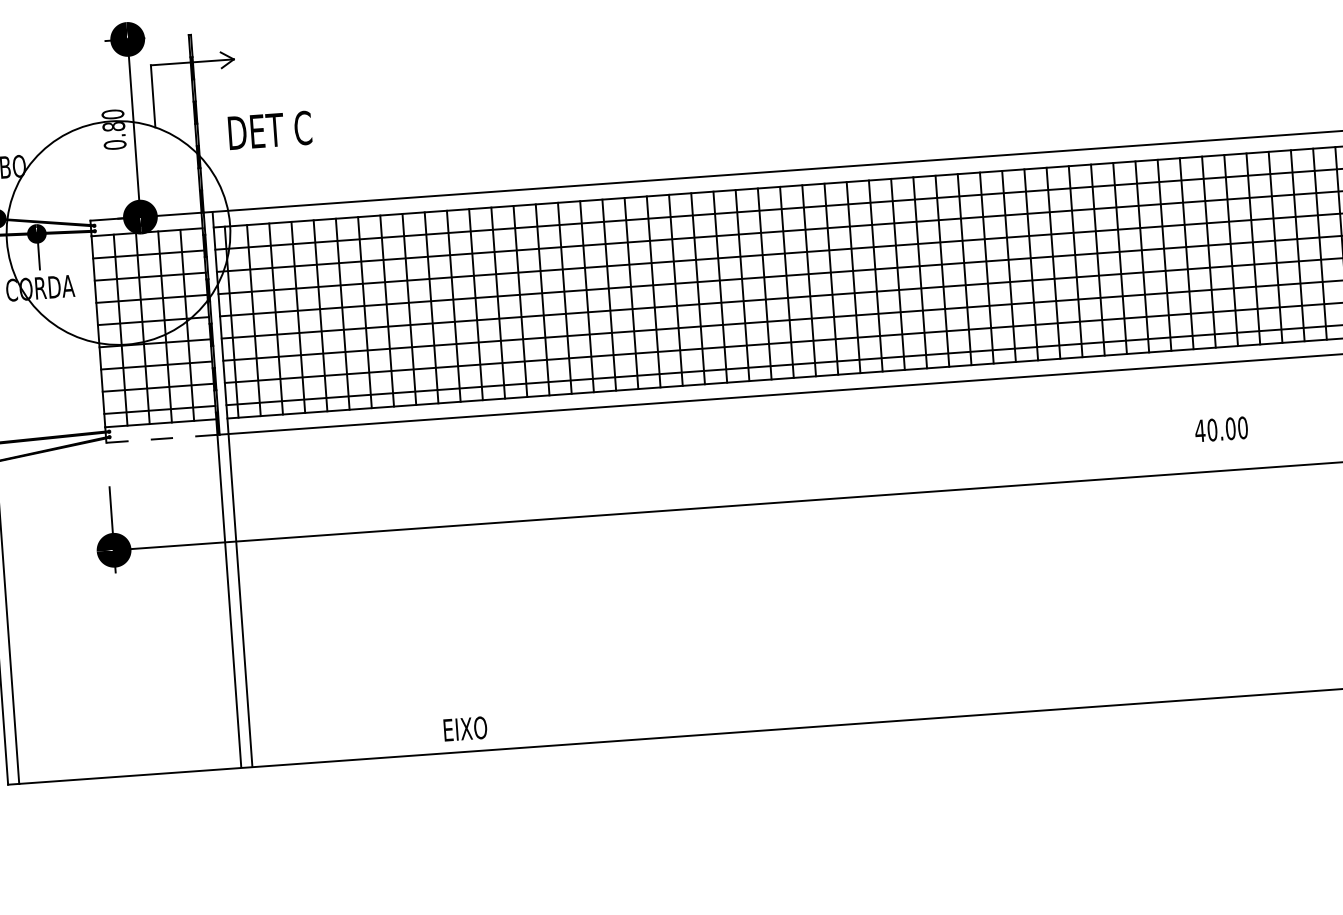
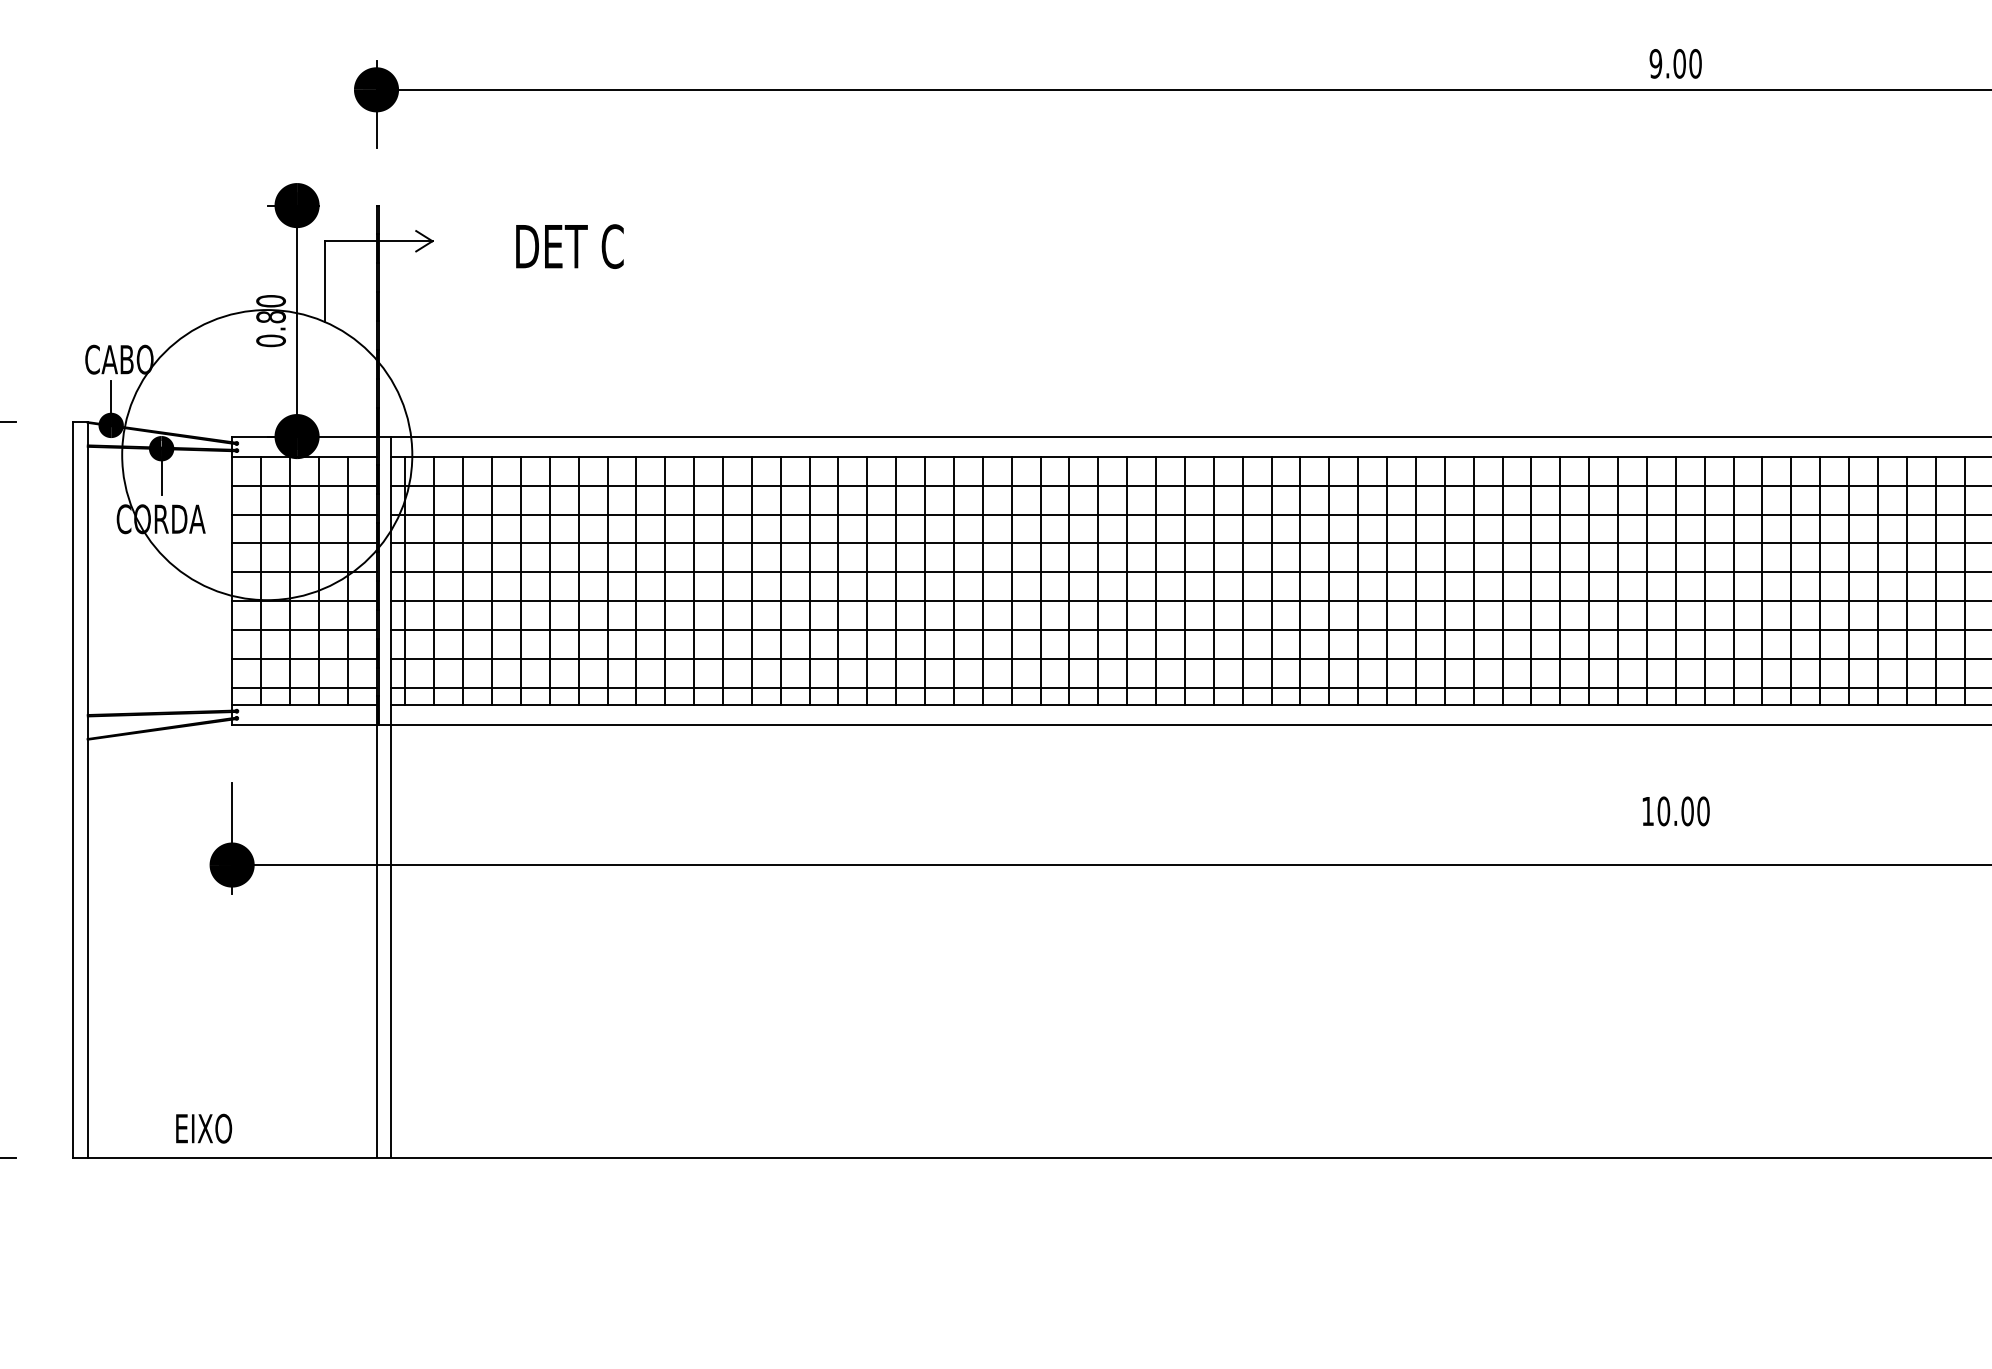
text: (269, 130) -> (569, 246), moved
text: (1199, 431) -> (1647, 811), 40.00 -> 10.00
line: (162, 438) -> (304, 725), dashed -> solid
text: (465, 728) -> (204, 1128), moved

